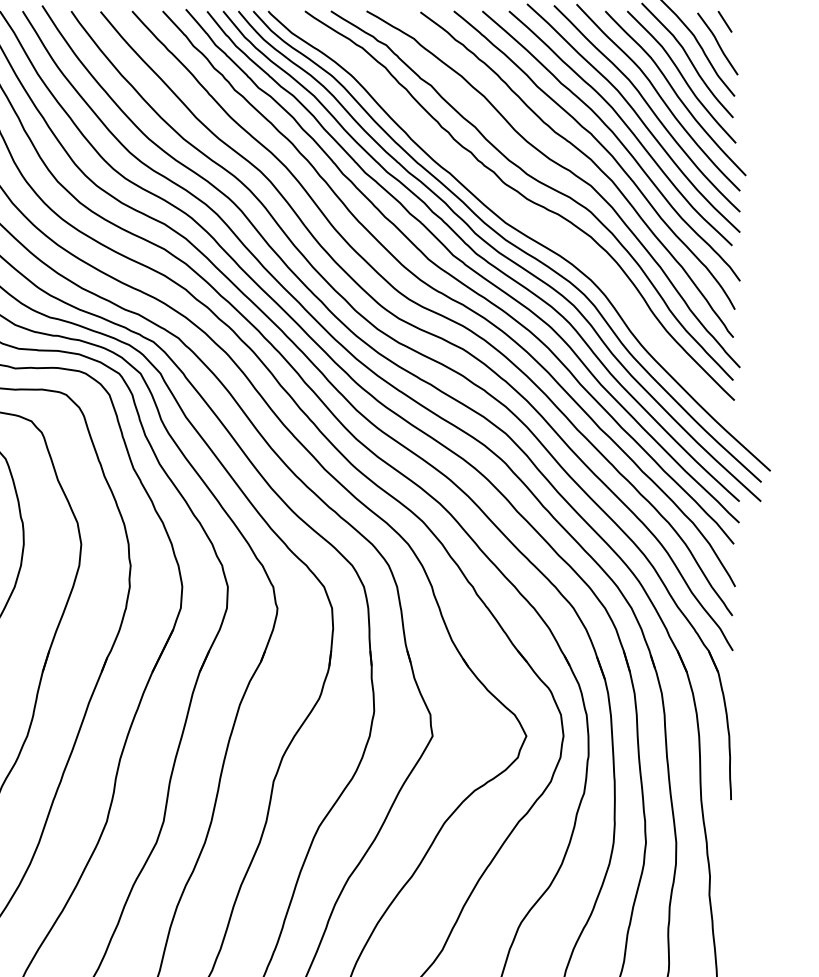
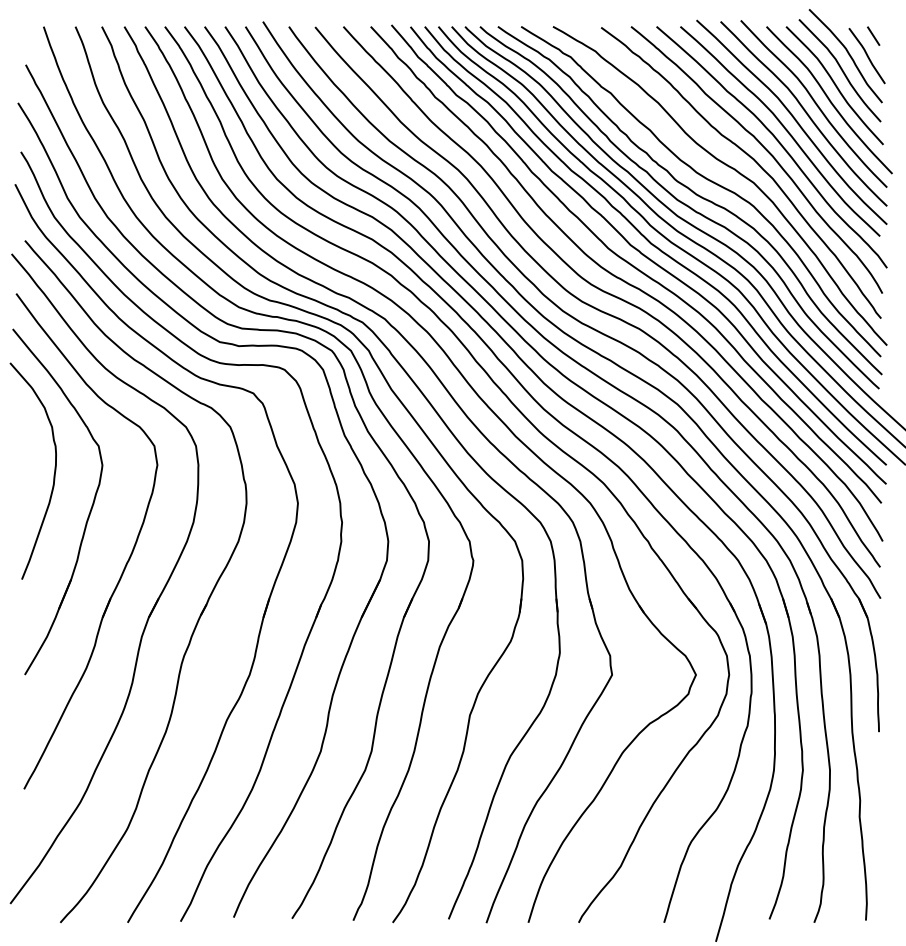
curve: (511, 210) -> (682, 204), added

